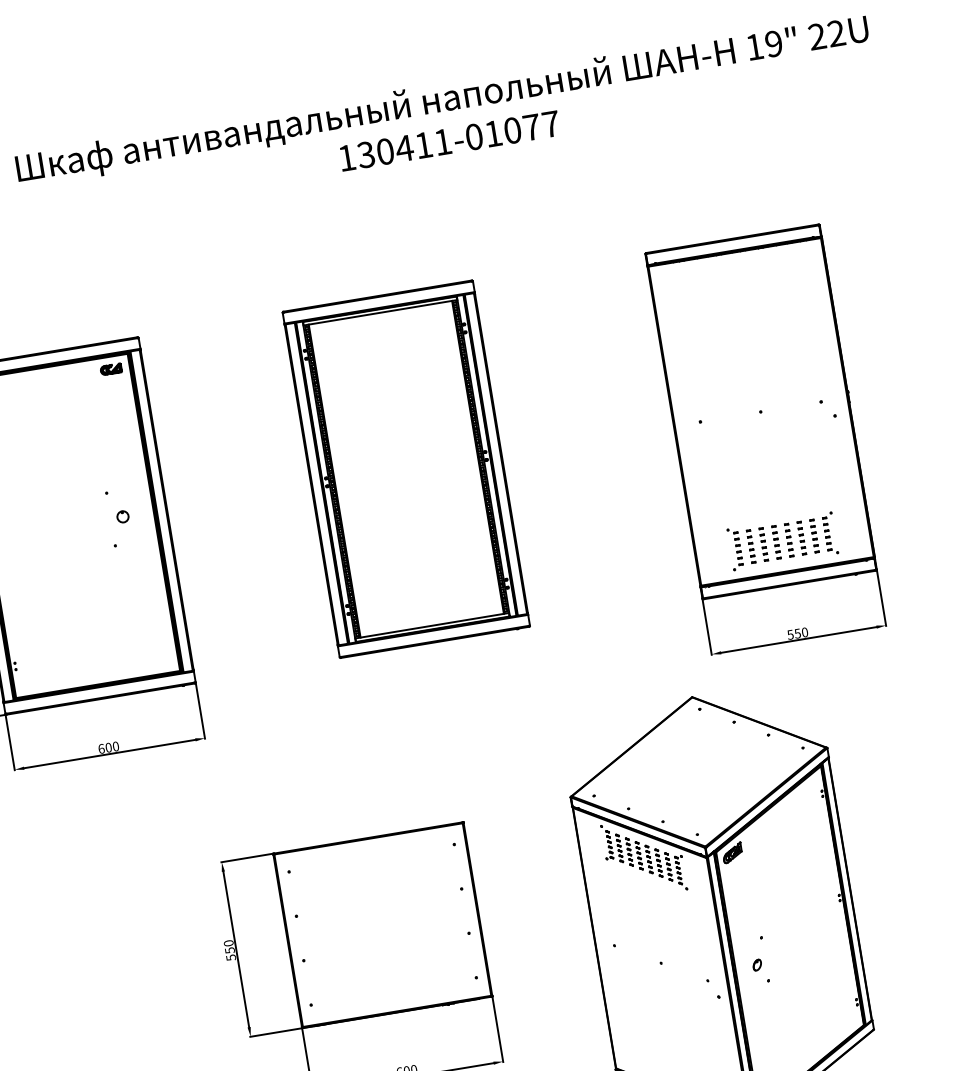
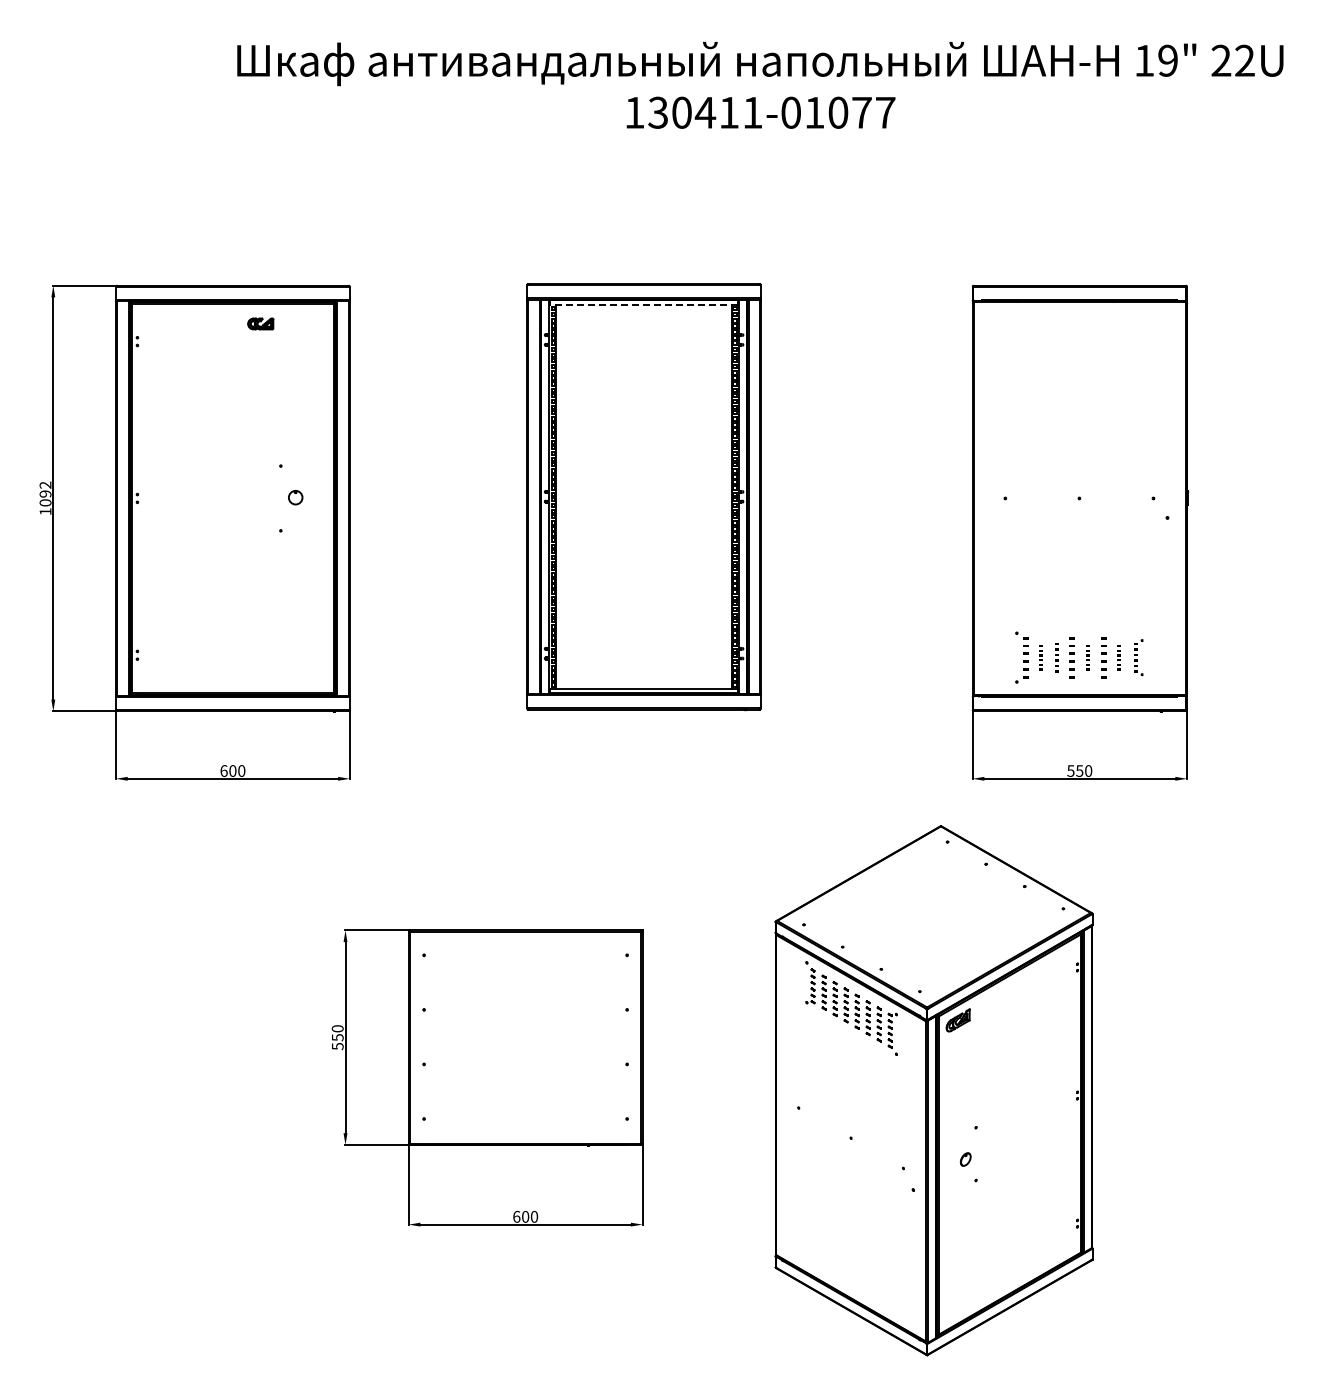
line: (379, 312) -> (643, 304), solid -> dashed
part: (110, 369) -> (260, 323), moved
part: (830, 533) -> (1138, 657), size x0.7
part: (813, 536) -> (1118, 657), size x0.6
part: (788, 540) -> (1087, 657), size x0.6
part: (763, 544) -> (1056, 657), size x0.7
part: (750, 546) -> (1040, 657), size x0.6

